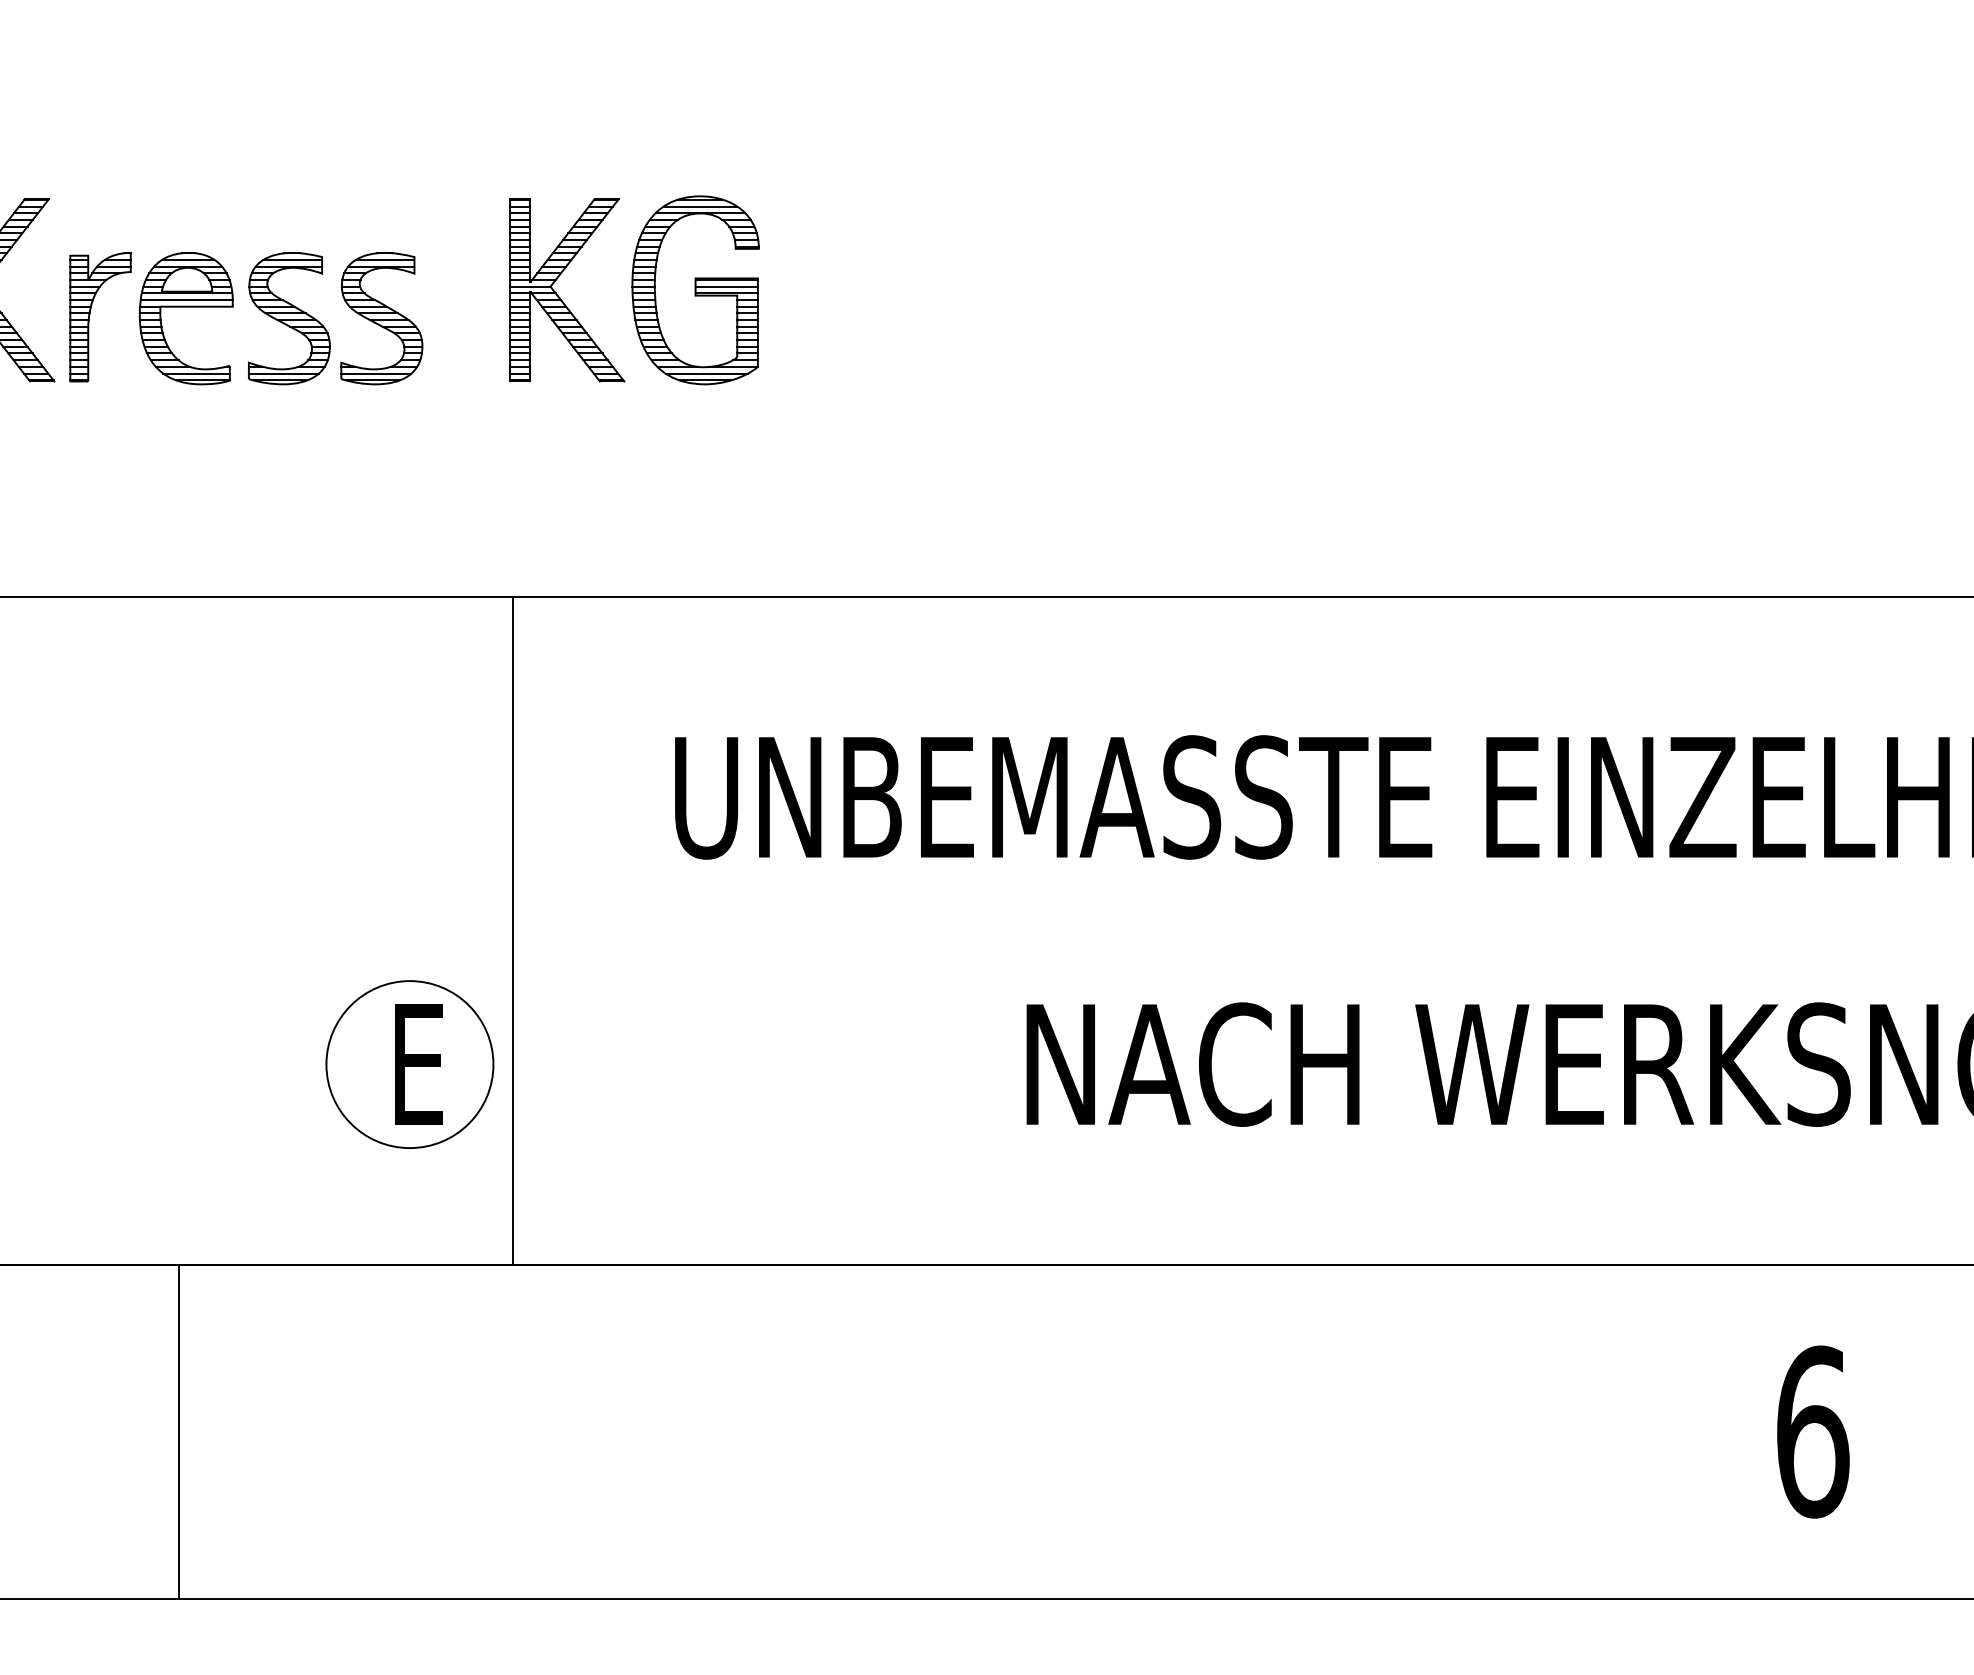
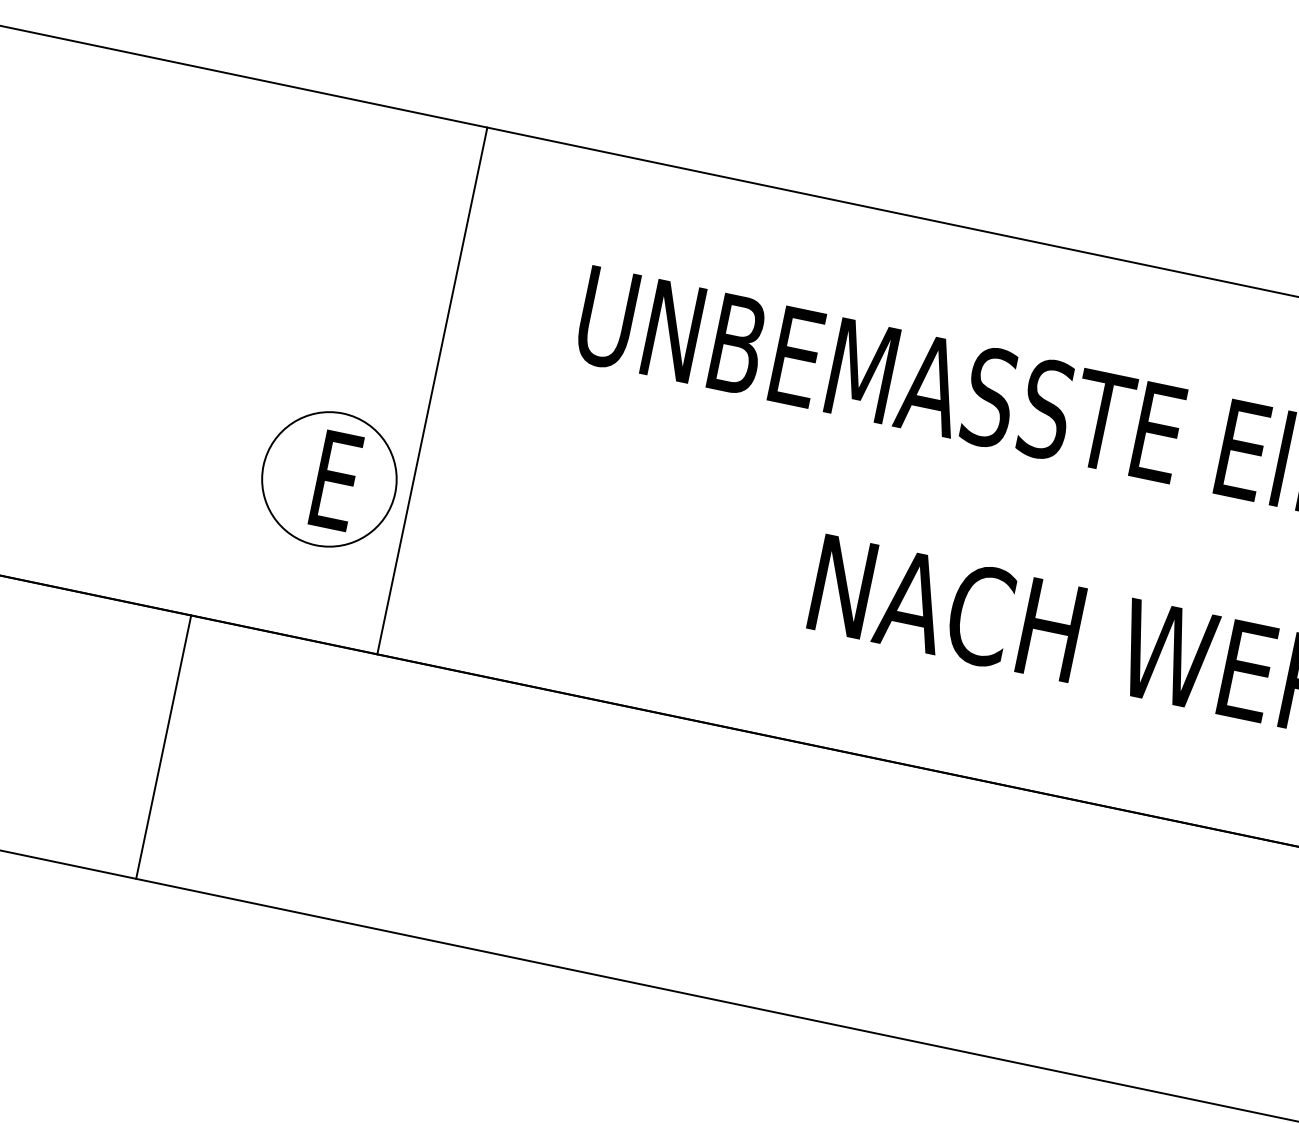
line: (178, 1432) -> (163, 747), moved

